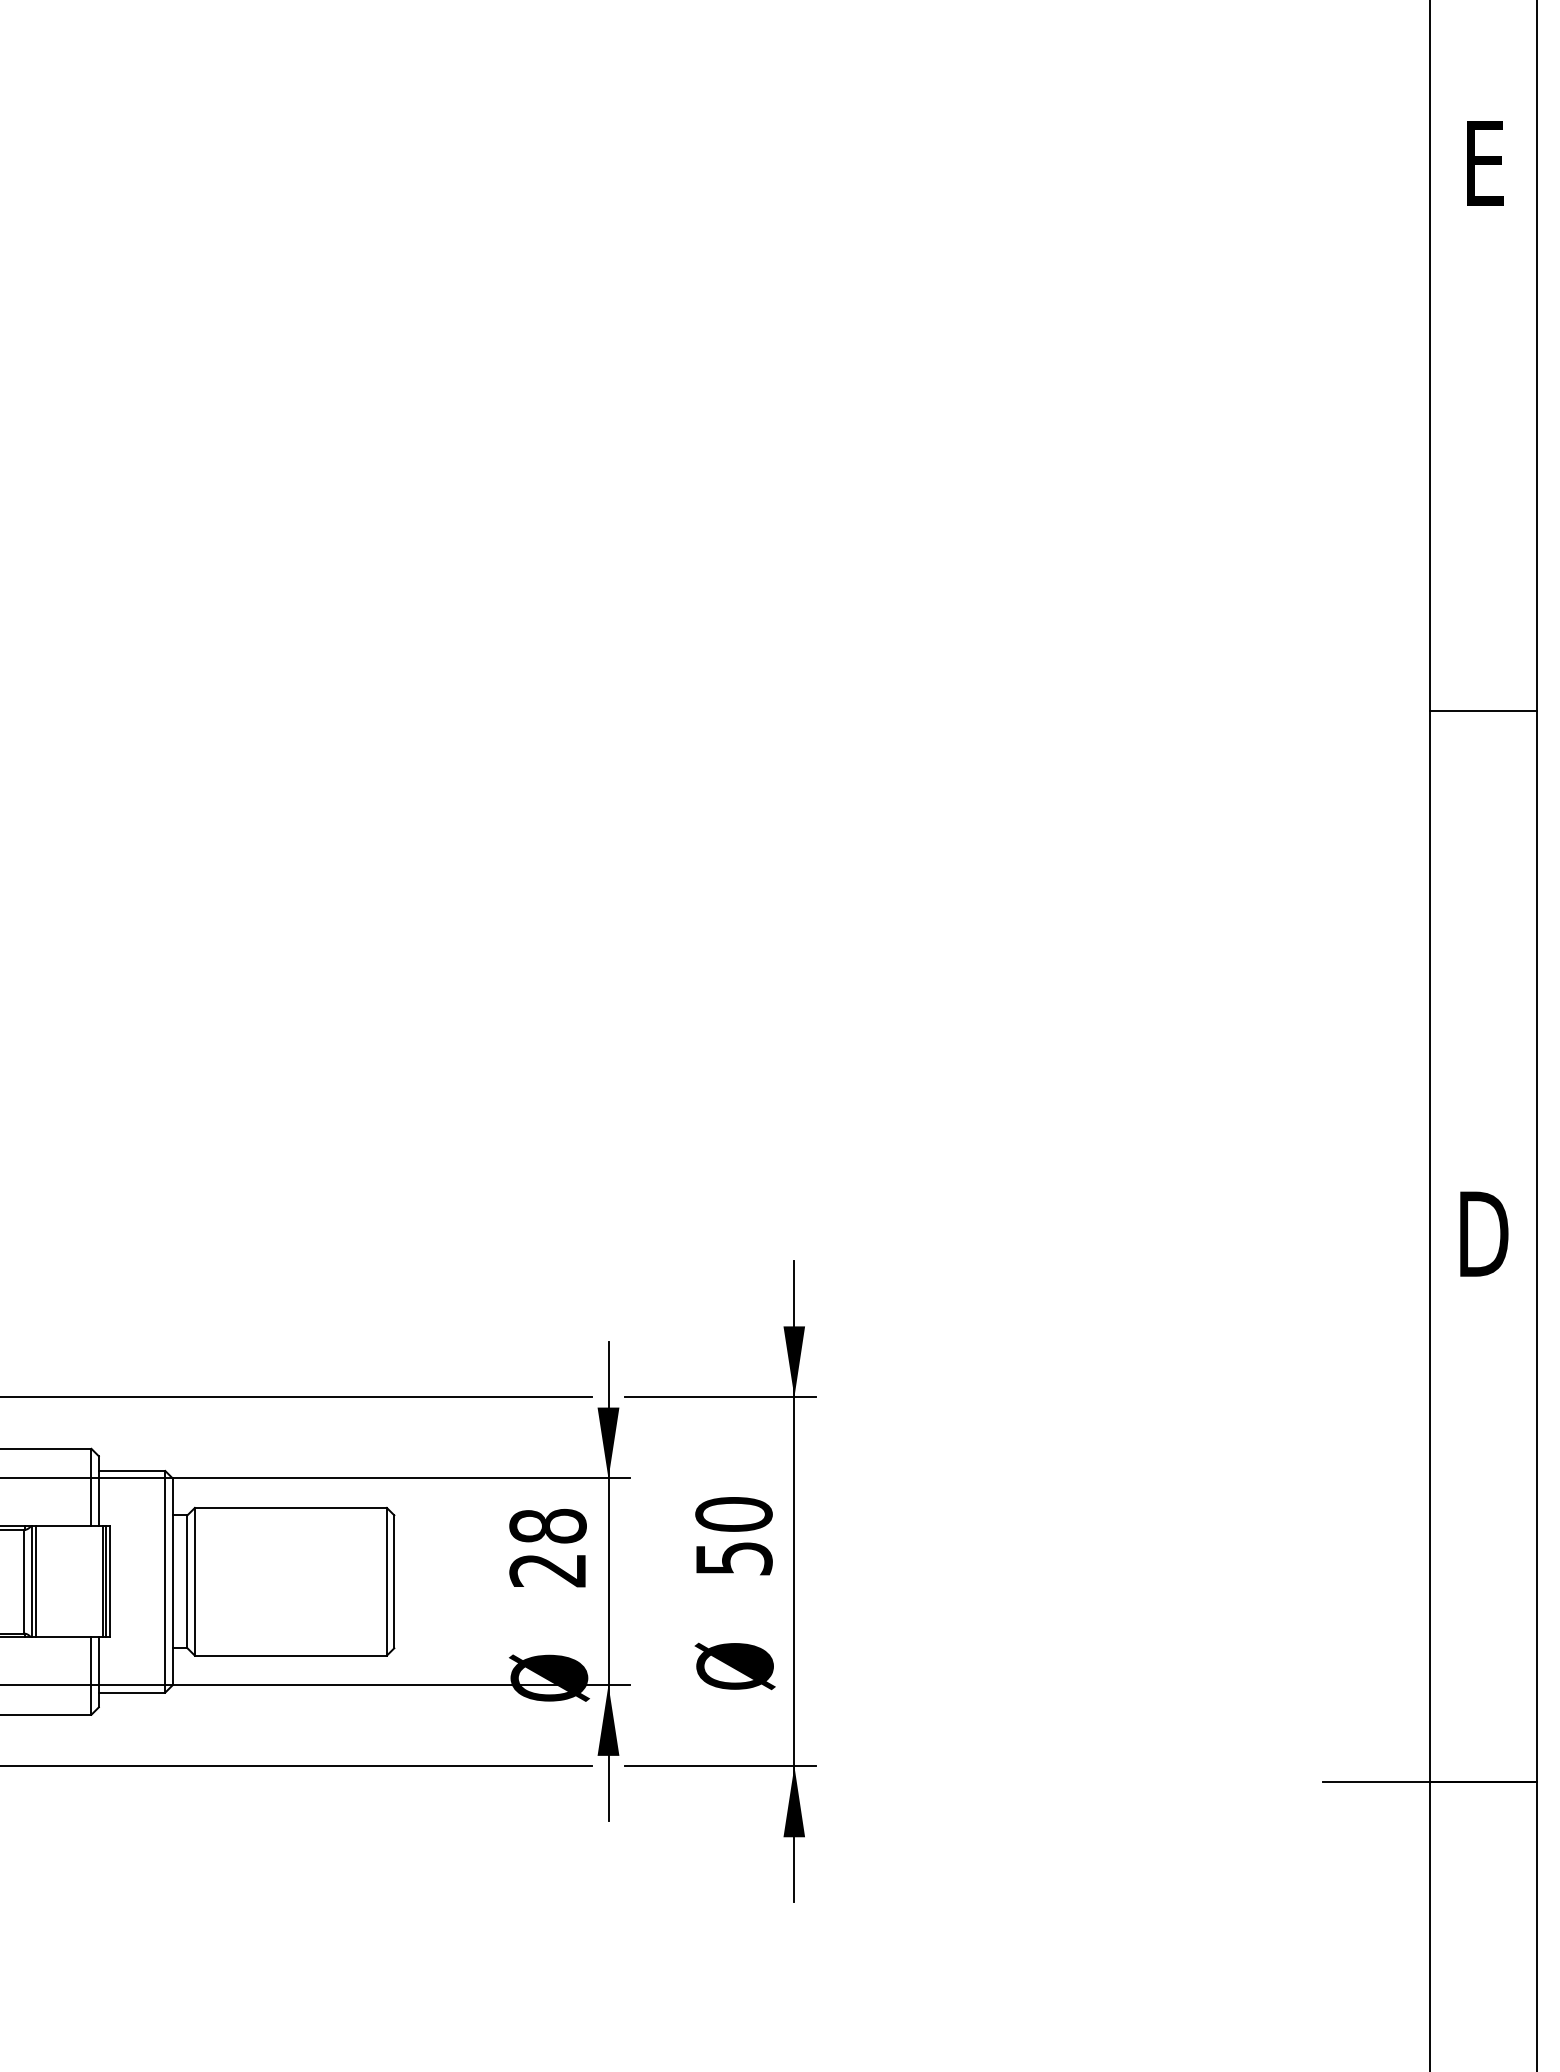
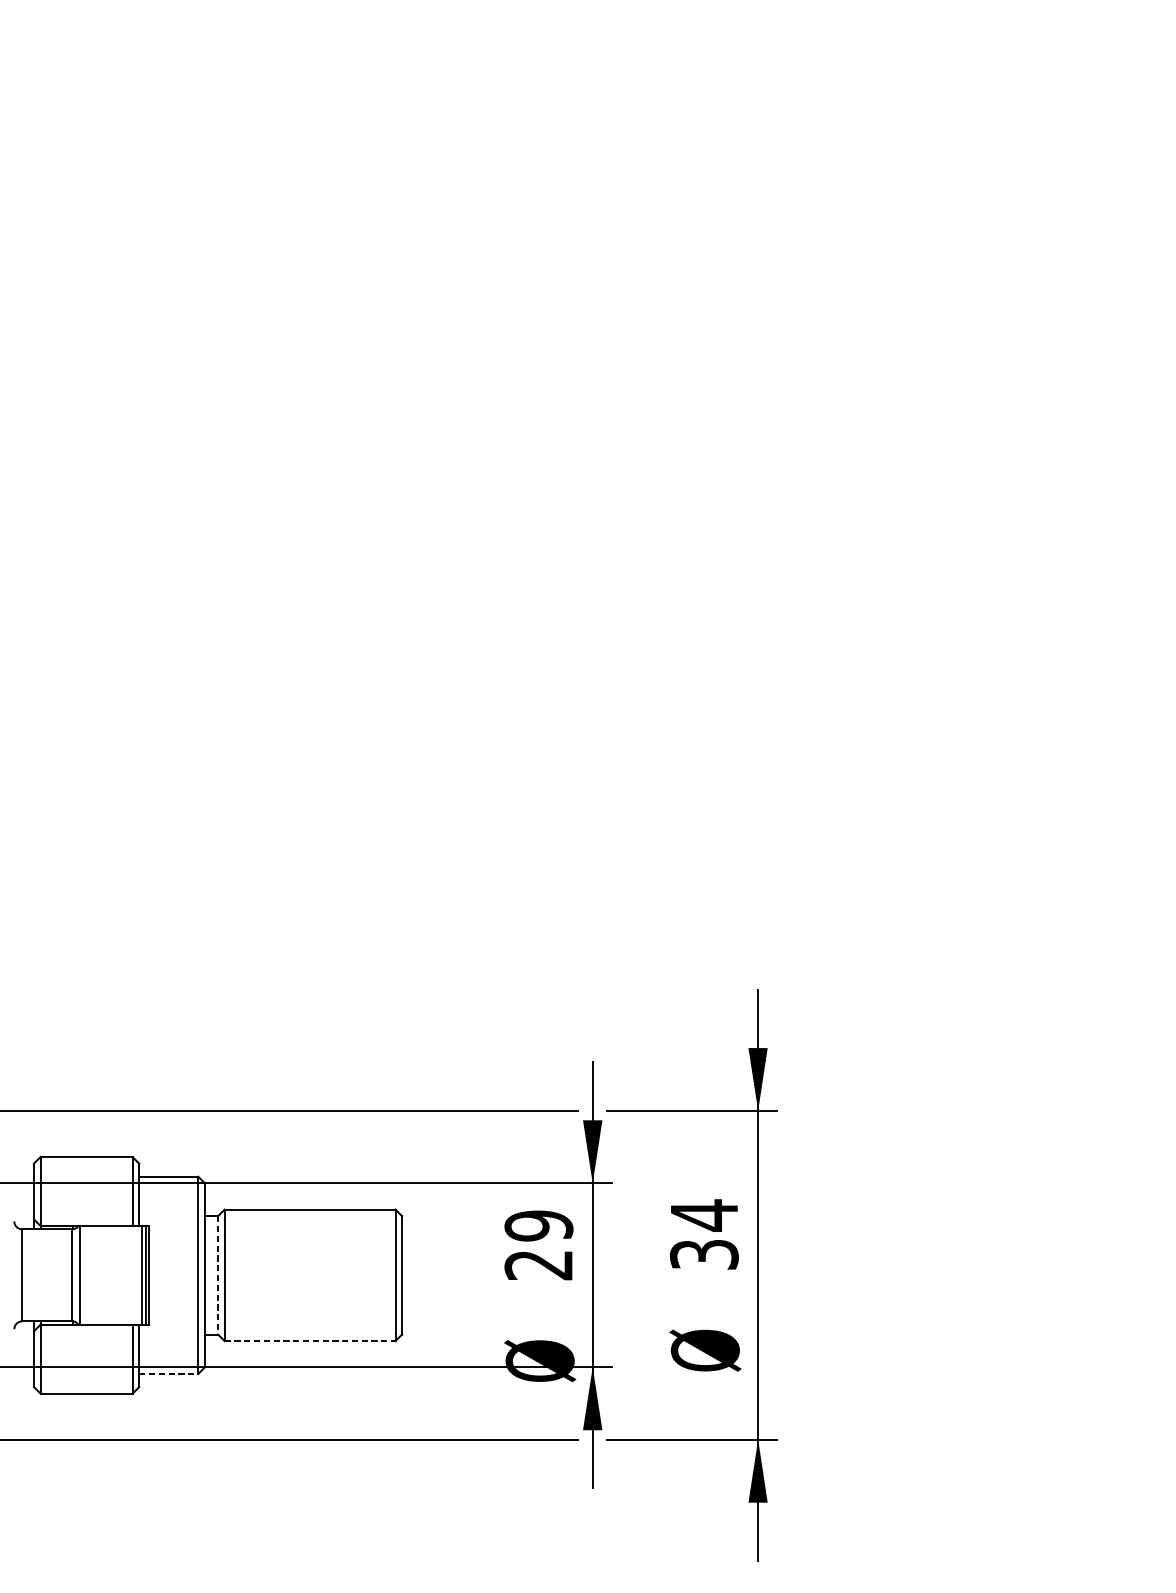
text: (547, 1525) -> (538, 1225), 28 -> 29
text: (733, 1535) -> (703, 1234), 50 -> 34
line: (36, 1581) -> (83, 1275), removed
line: (187, 1582) -> (218, 1275), solid -> dashed
line: (291, 1655) -> (310, 1340), solid -> dashed
line: (132, 1692) -> (169, 1373), solid -> dashed

